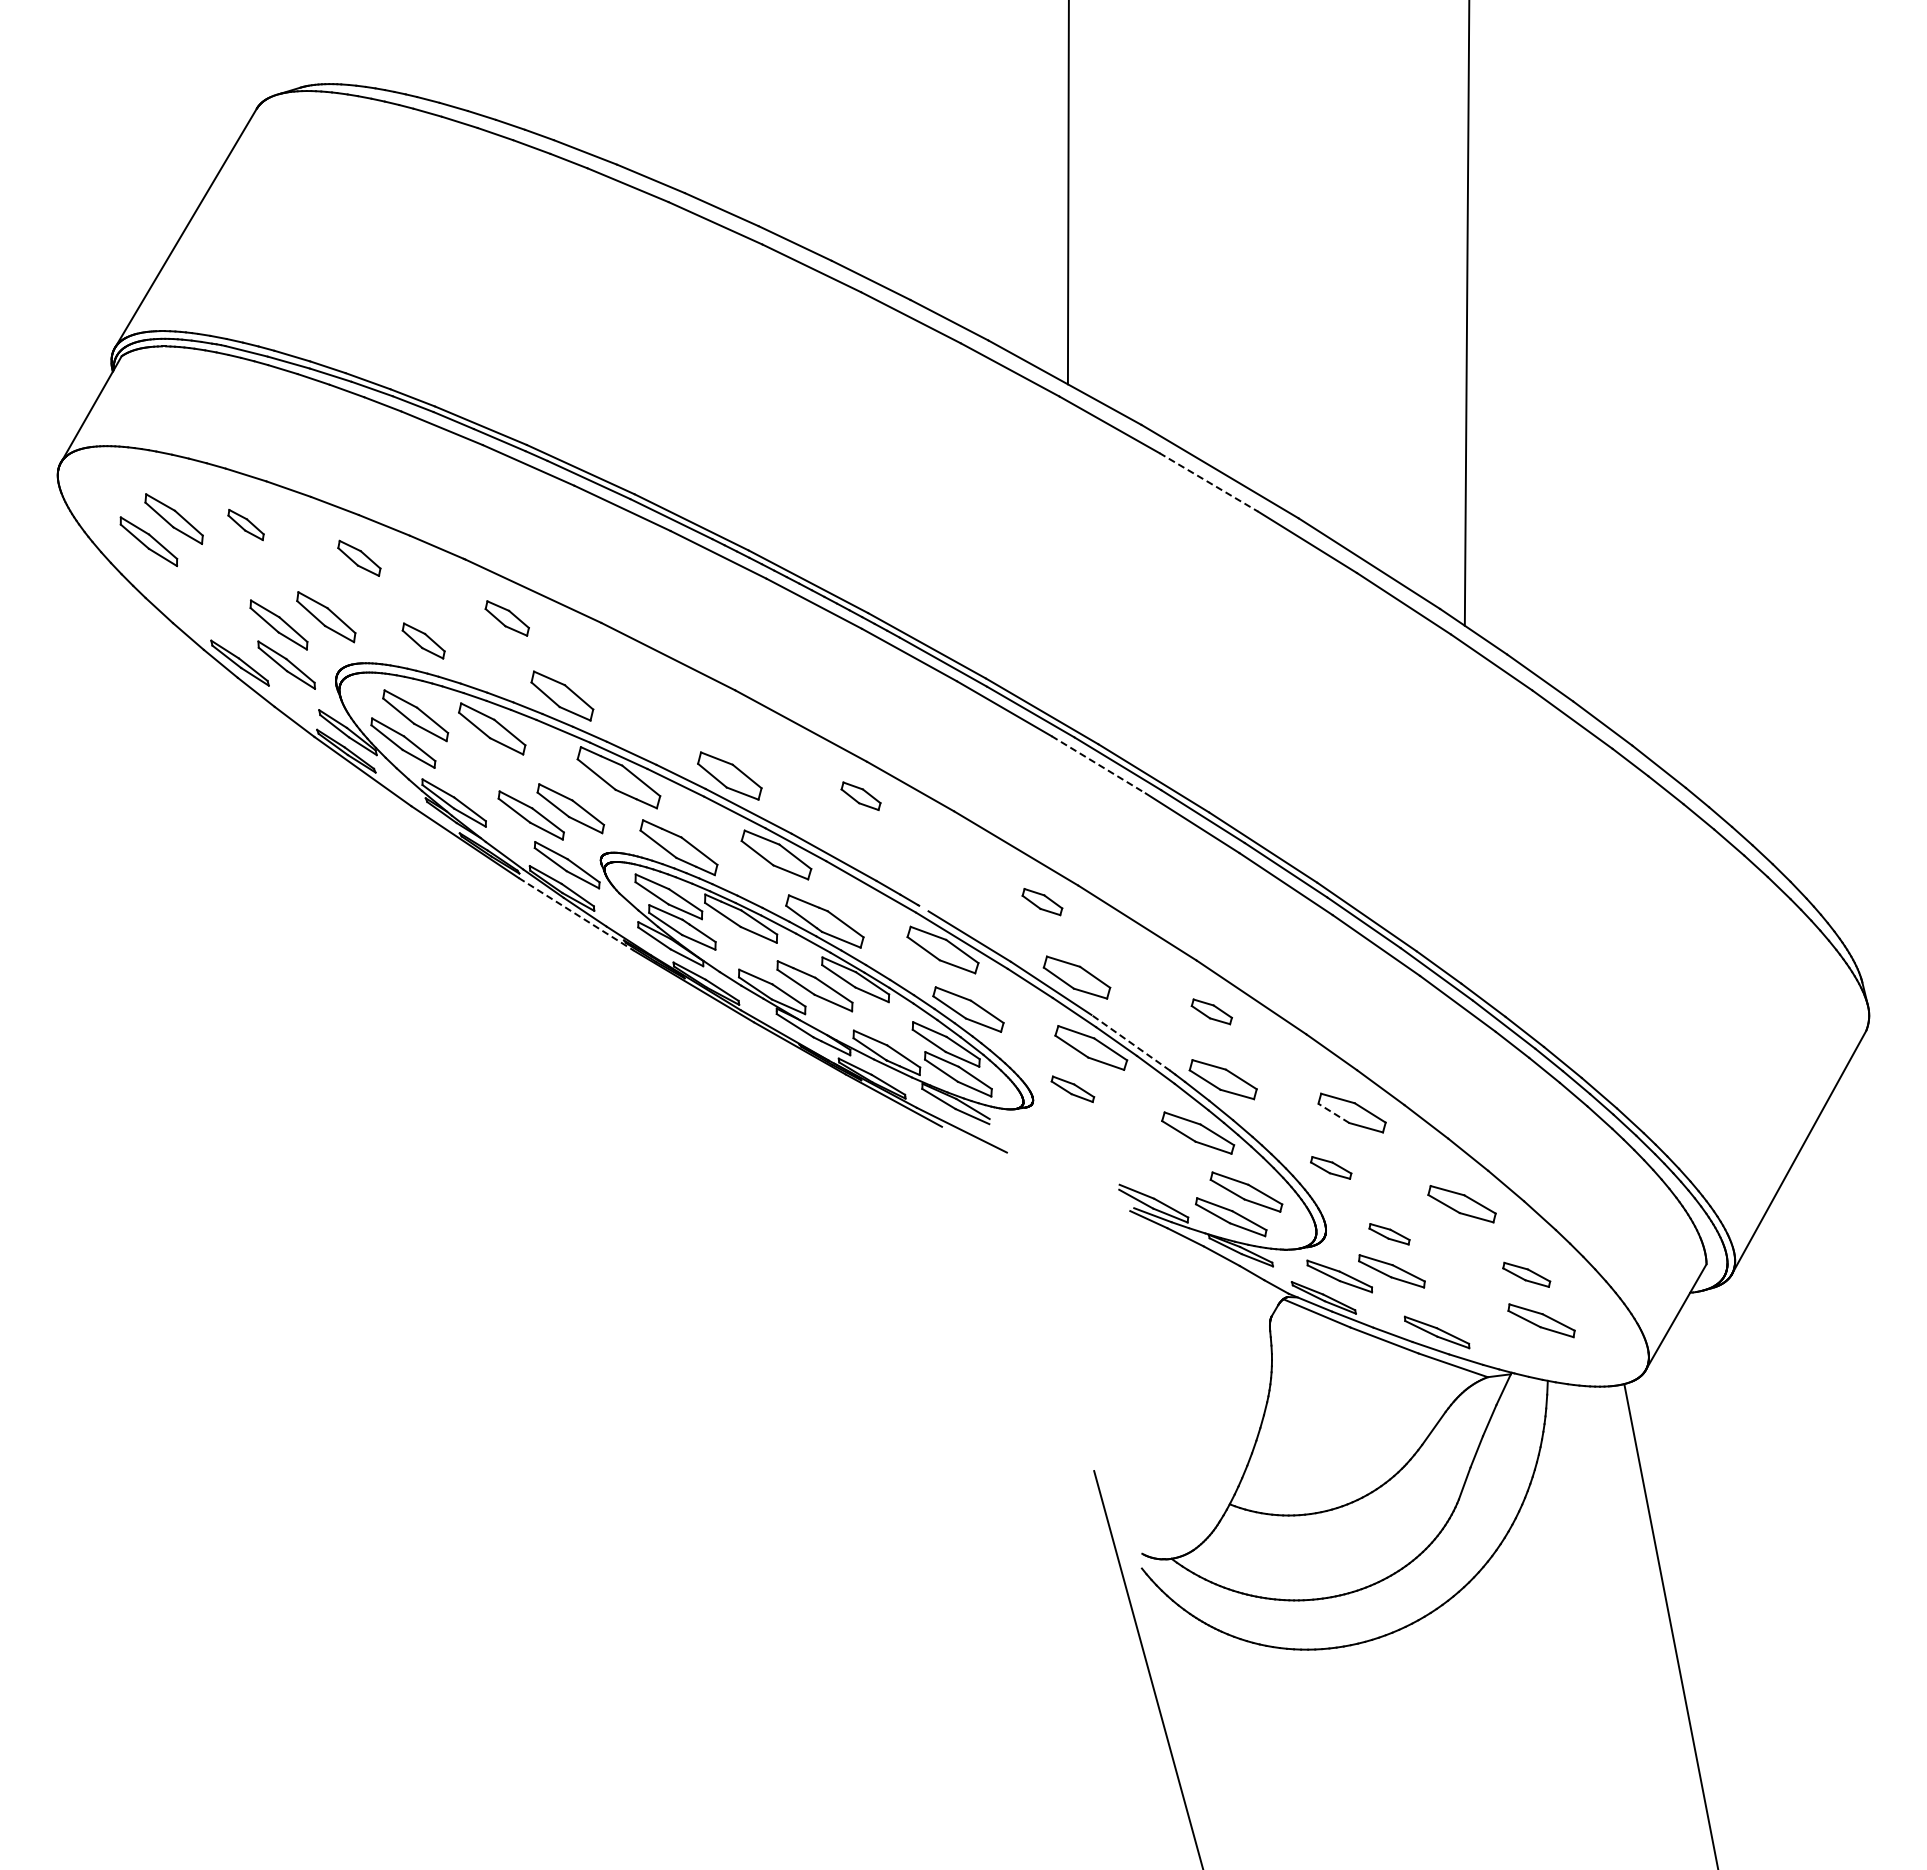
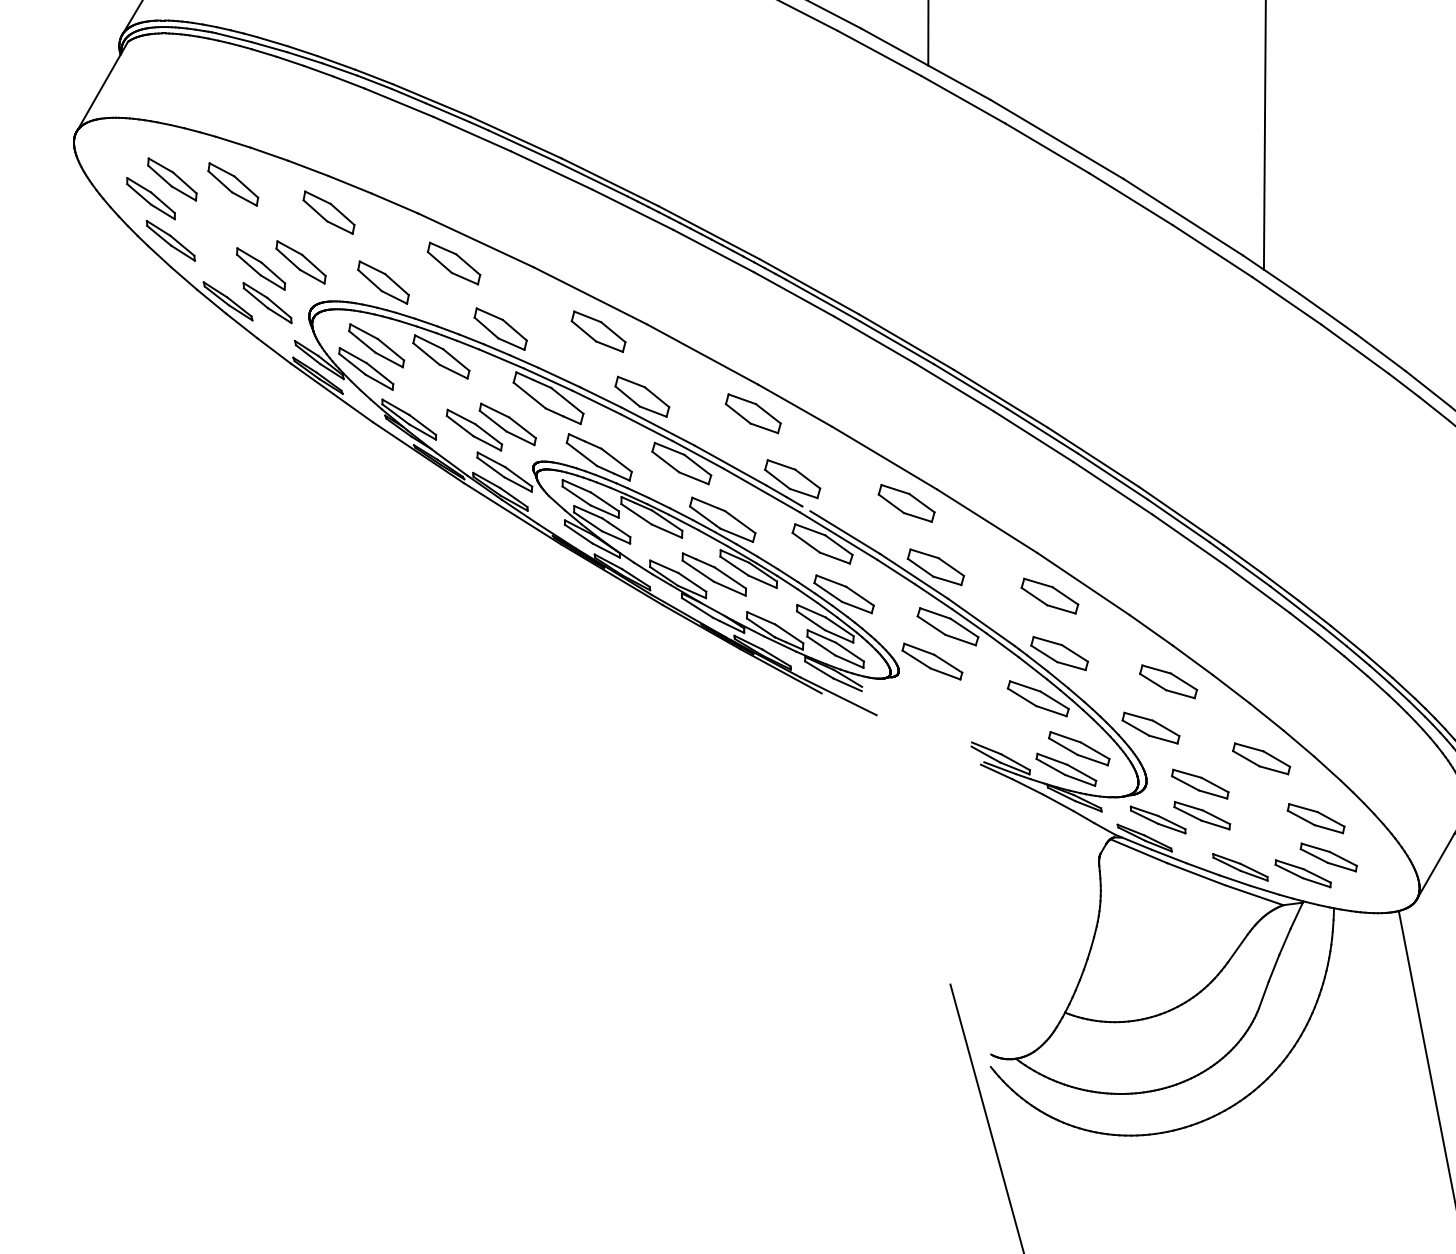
line: (1209, 482) -> (1047, 148), dashed -> solid
part: (245, 524) -> (232, 184), size x1.67
part: (359, 558) -> (329, 212), size x1.43
part: (172, 591) -> (170, 240), added
part: (507, 618) -> (454, 263), size x1.43
part: (423, 640) -> (383, 282), size x1.43
part: (677, 699) -> (598, 332), added
line: (1099, 765) -> (954, 387), dashed -> solid
part: (860, 796) -> (752, 414), size x1.67
part: (907, 873) -> (792, 479), added
part: (1042, 901) -> (906, 502), size x1.67
line: (576, 914) -> (512, 513), dashed -> solid
part: (1211, 1011) -> (1049, 595), size x1.67
line: (1130, 1042) -> (981, 622), dashed -> solid
part: (1072, 1089) -> (932, 661), size x1.67
line: (1333, 1113) -> (1152, 682), dashed -> solid
part: (1330, 1167) -> (1150, 727), size x1.67
part: (1389, 1234) -> (1200, 784), size x1.67
part: (1526, 1274) -> (1316, 818), size x1.43
part: (1510, 1339) -> (1302, 873), added

